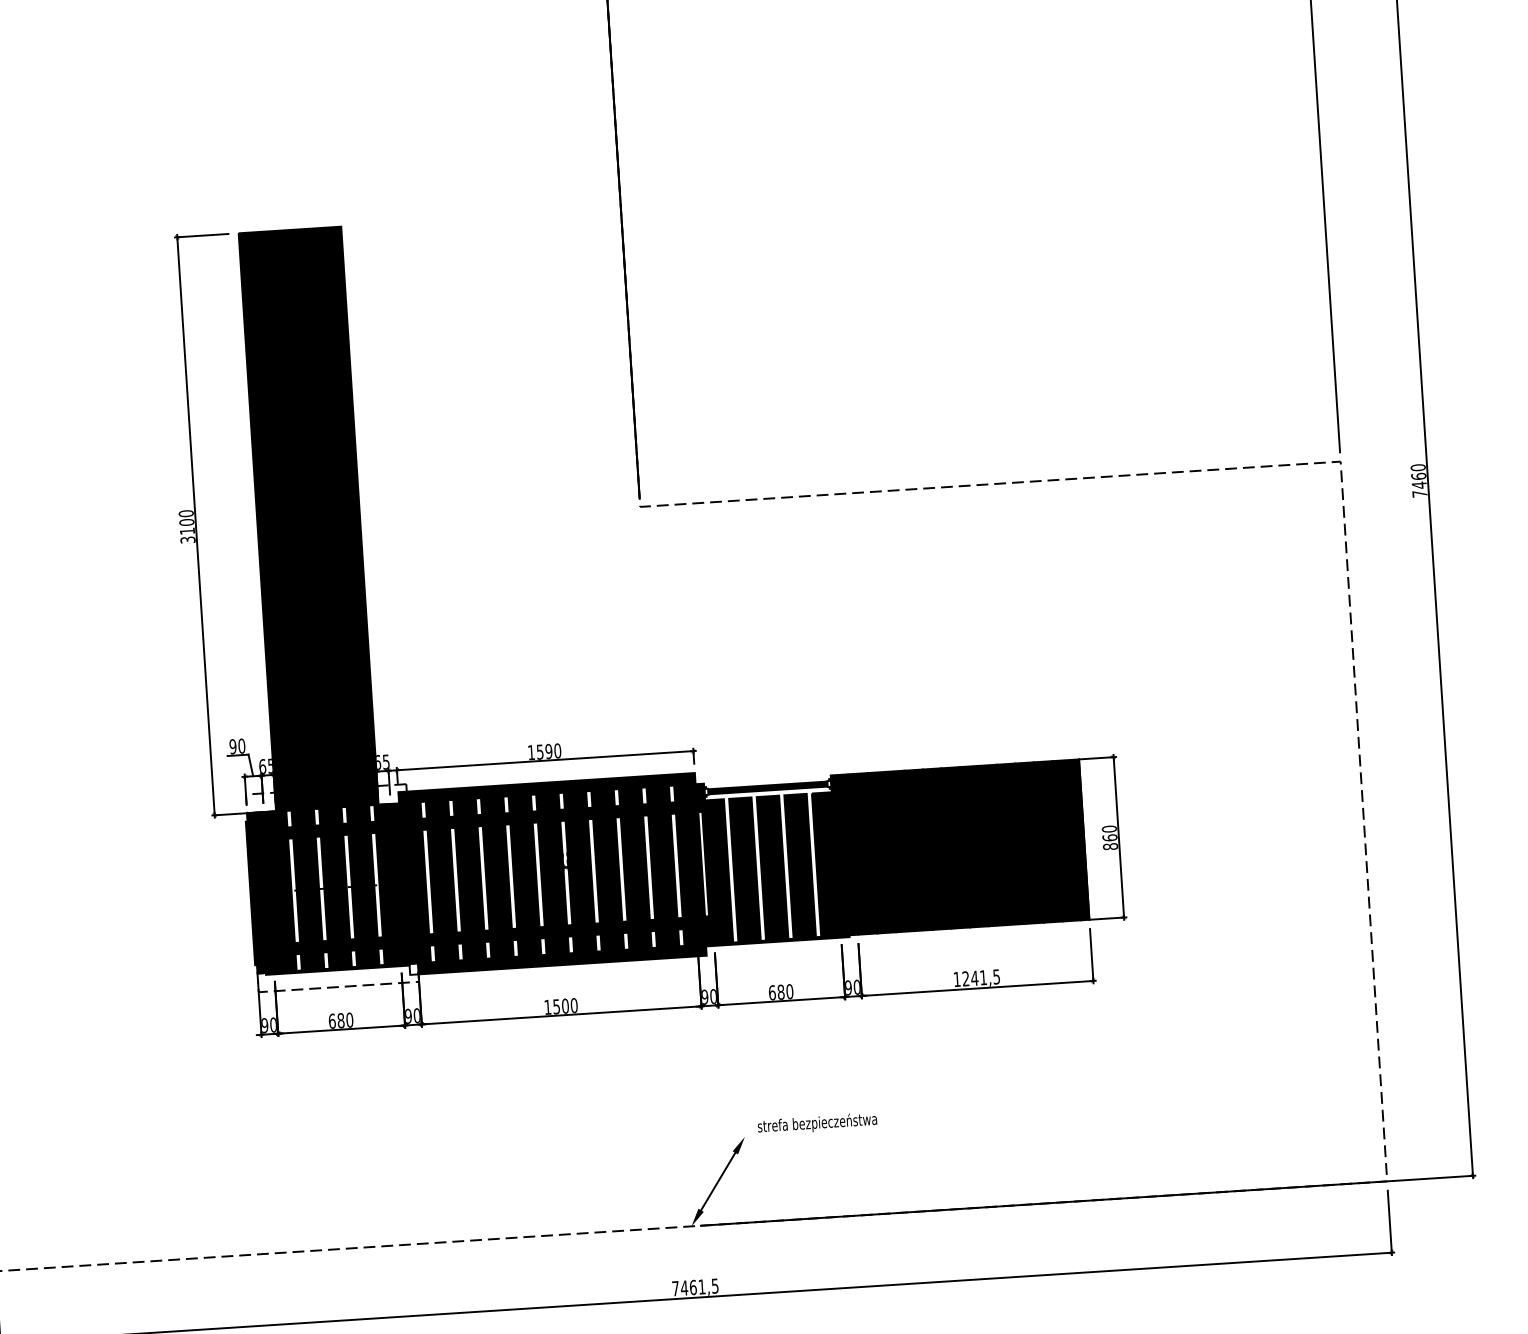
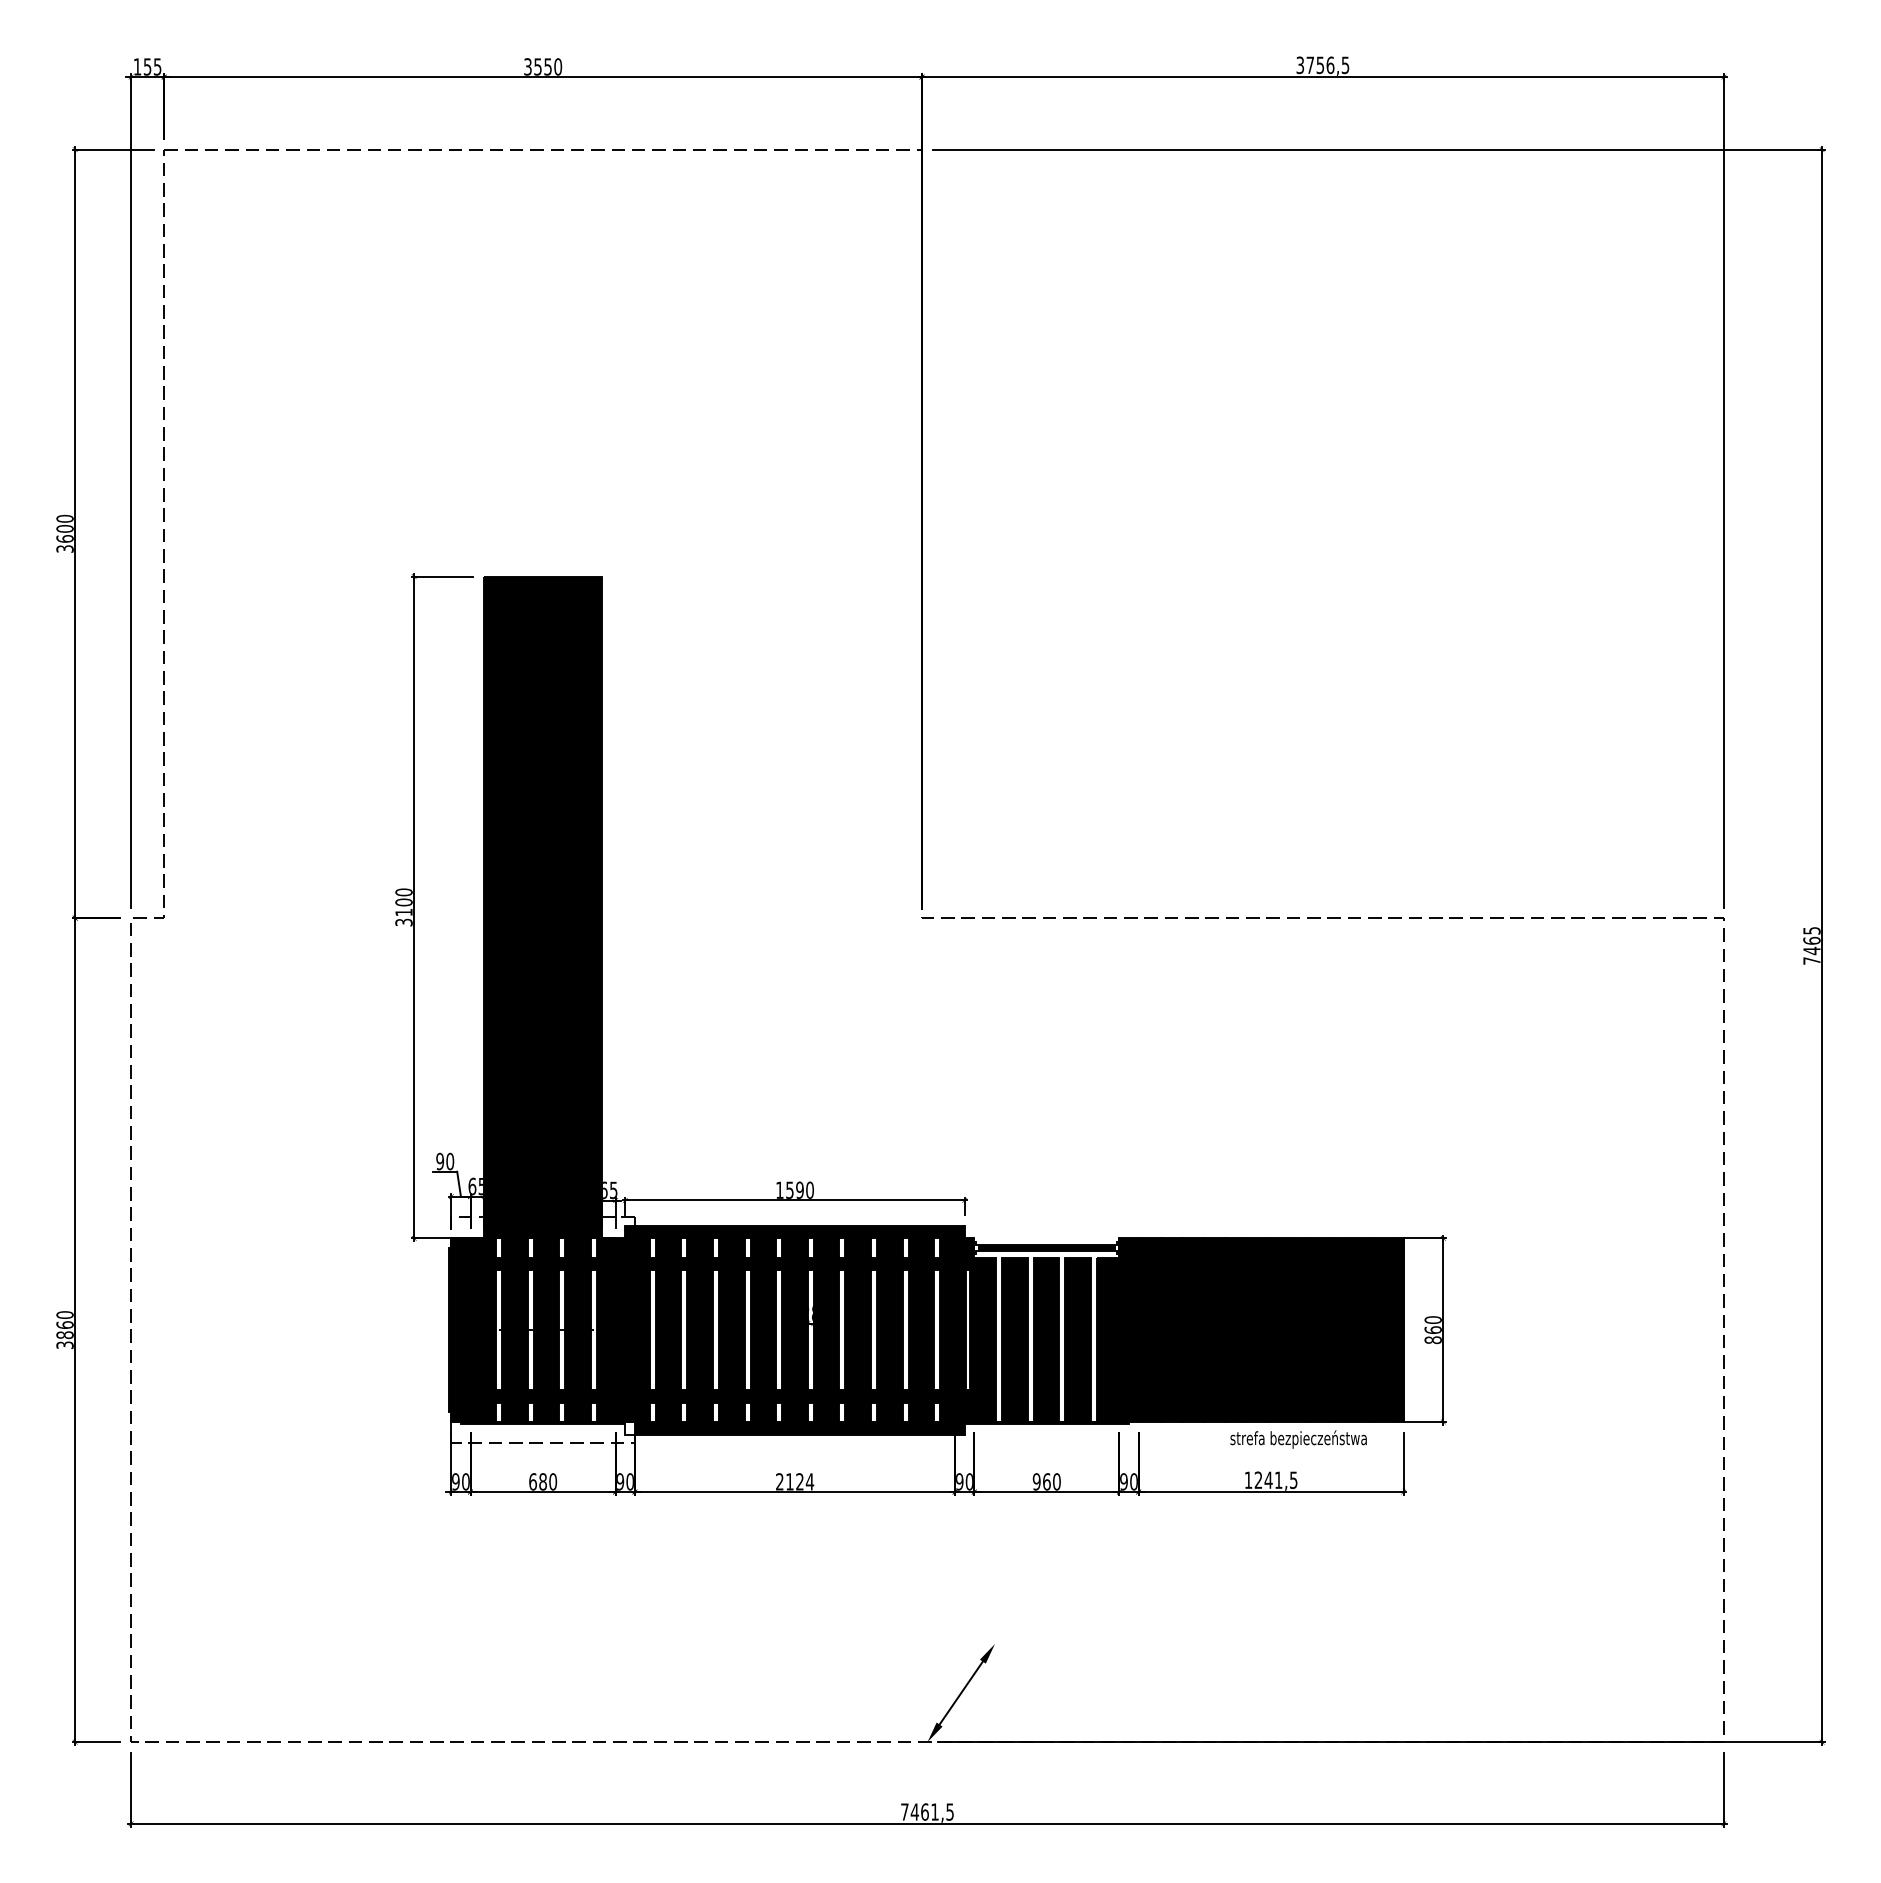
text: (1417, 467) -> (1811, 930), 7460 -> 7465
text: (776, 992) -> (1041, 1481), 680 -> 960
text: (561, 1006) -> (795, 1481), 1500 -> 2124
text: (817, 1123) -> (1298, 1439), moved

